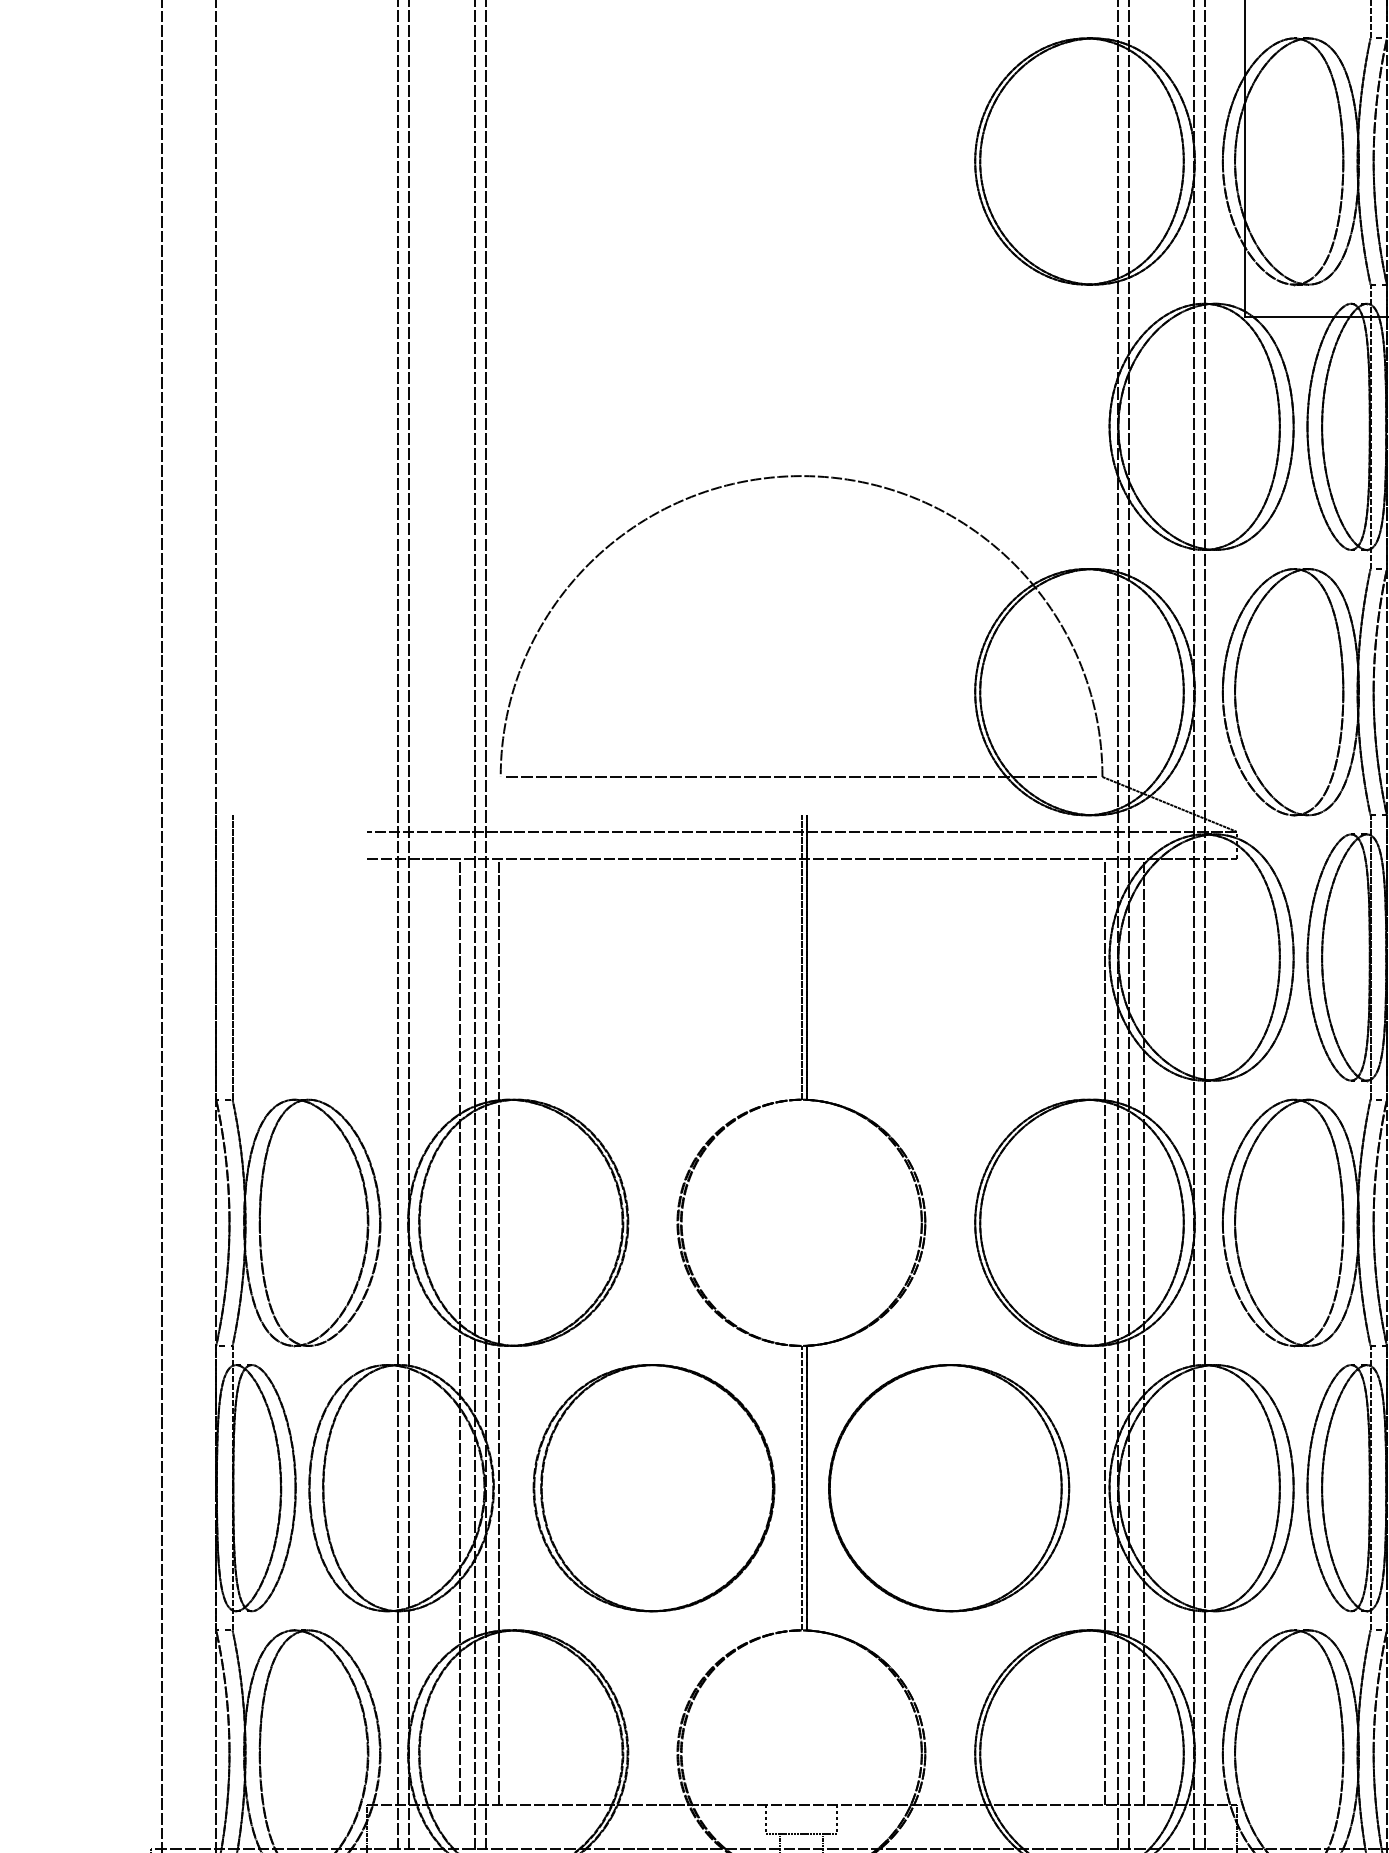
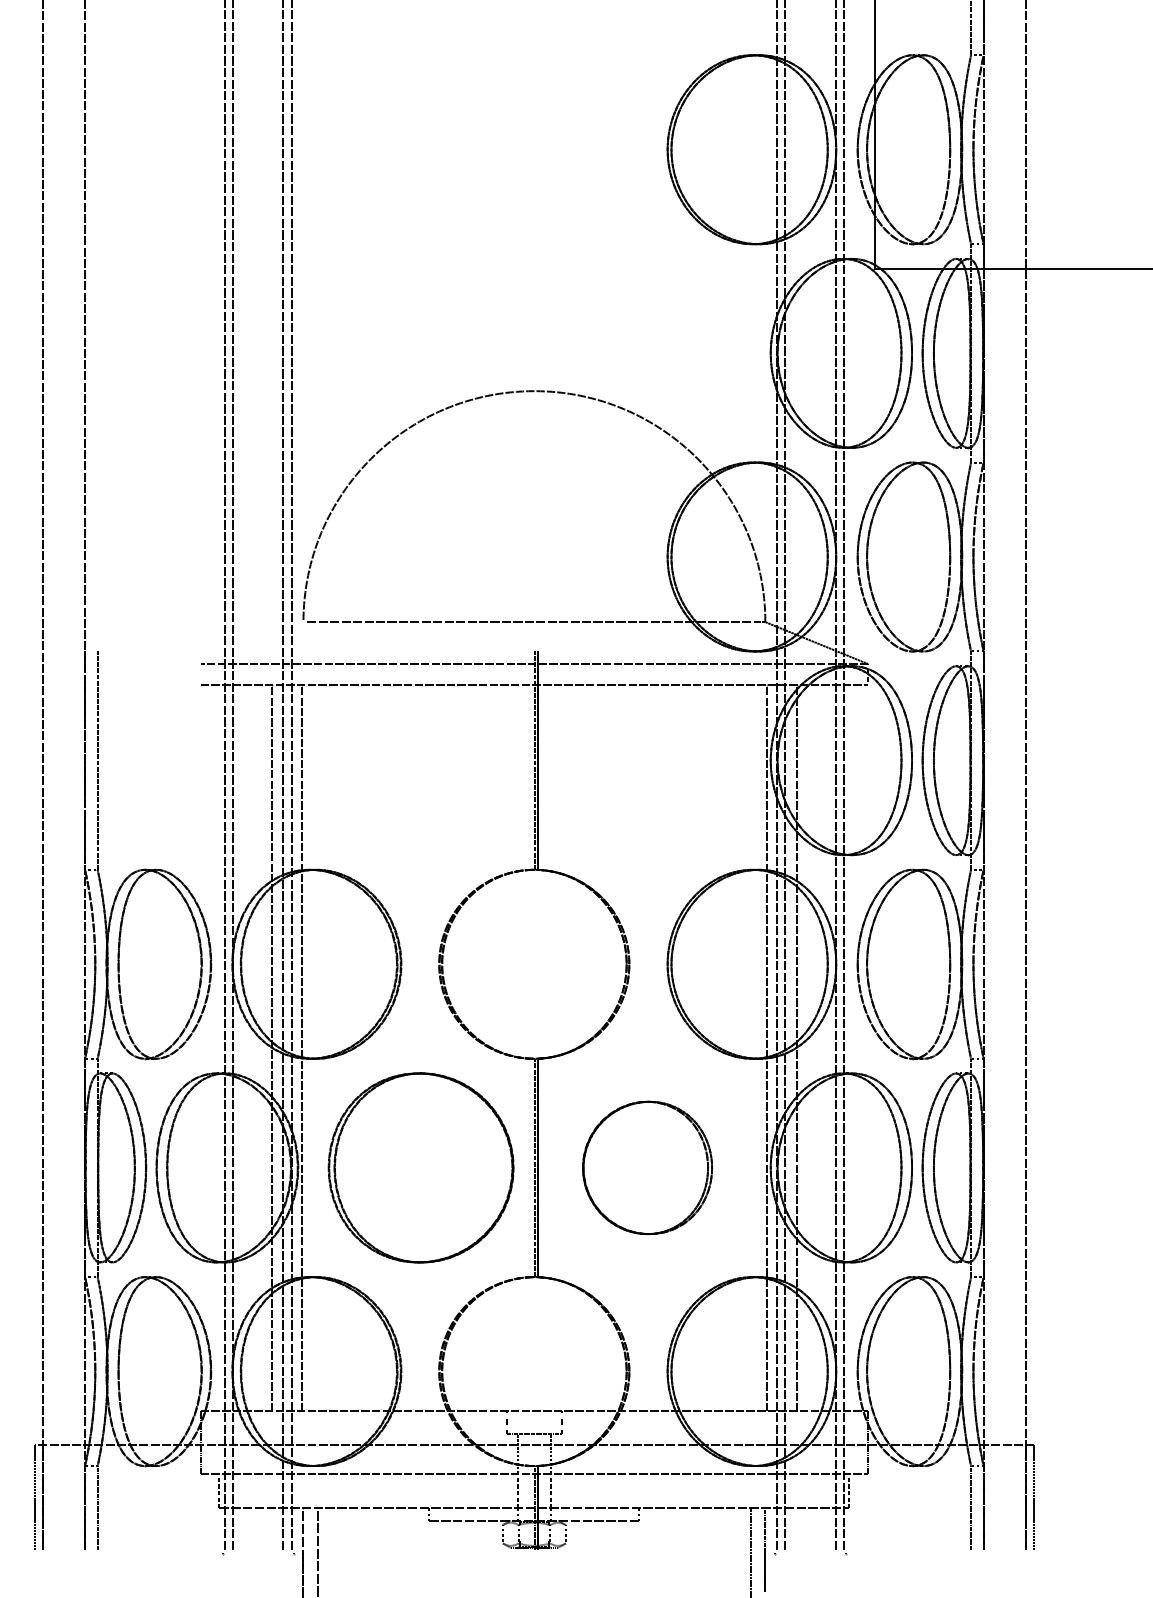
part: (948, 1487) -> (647, 1167), size x0.7

